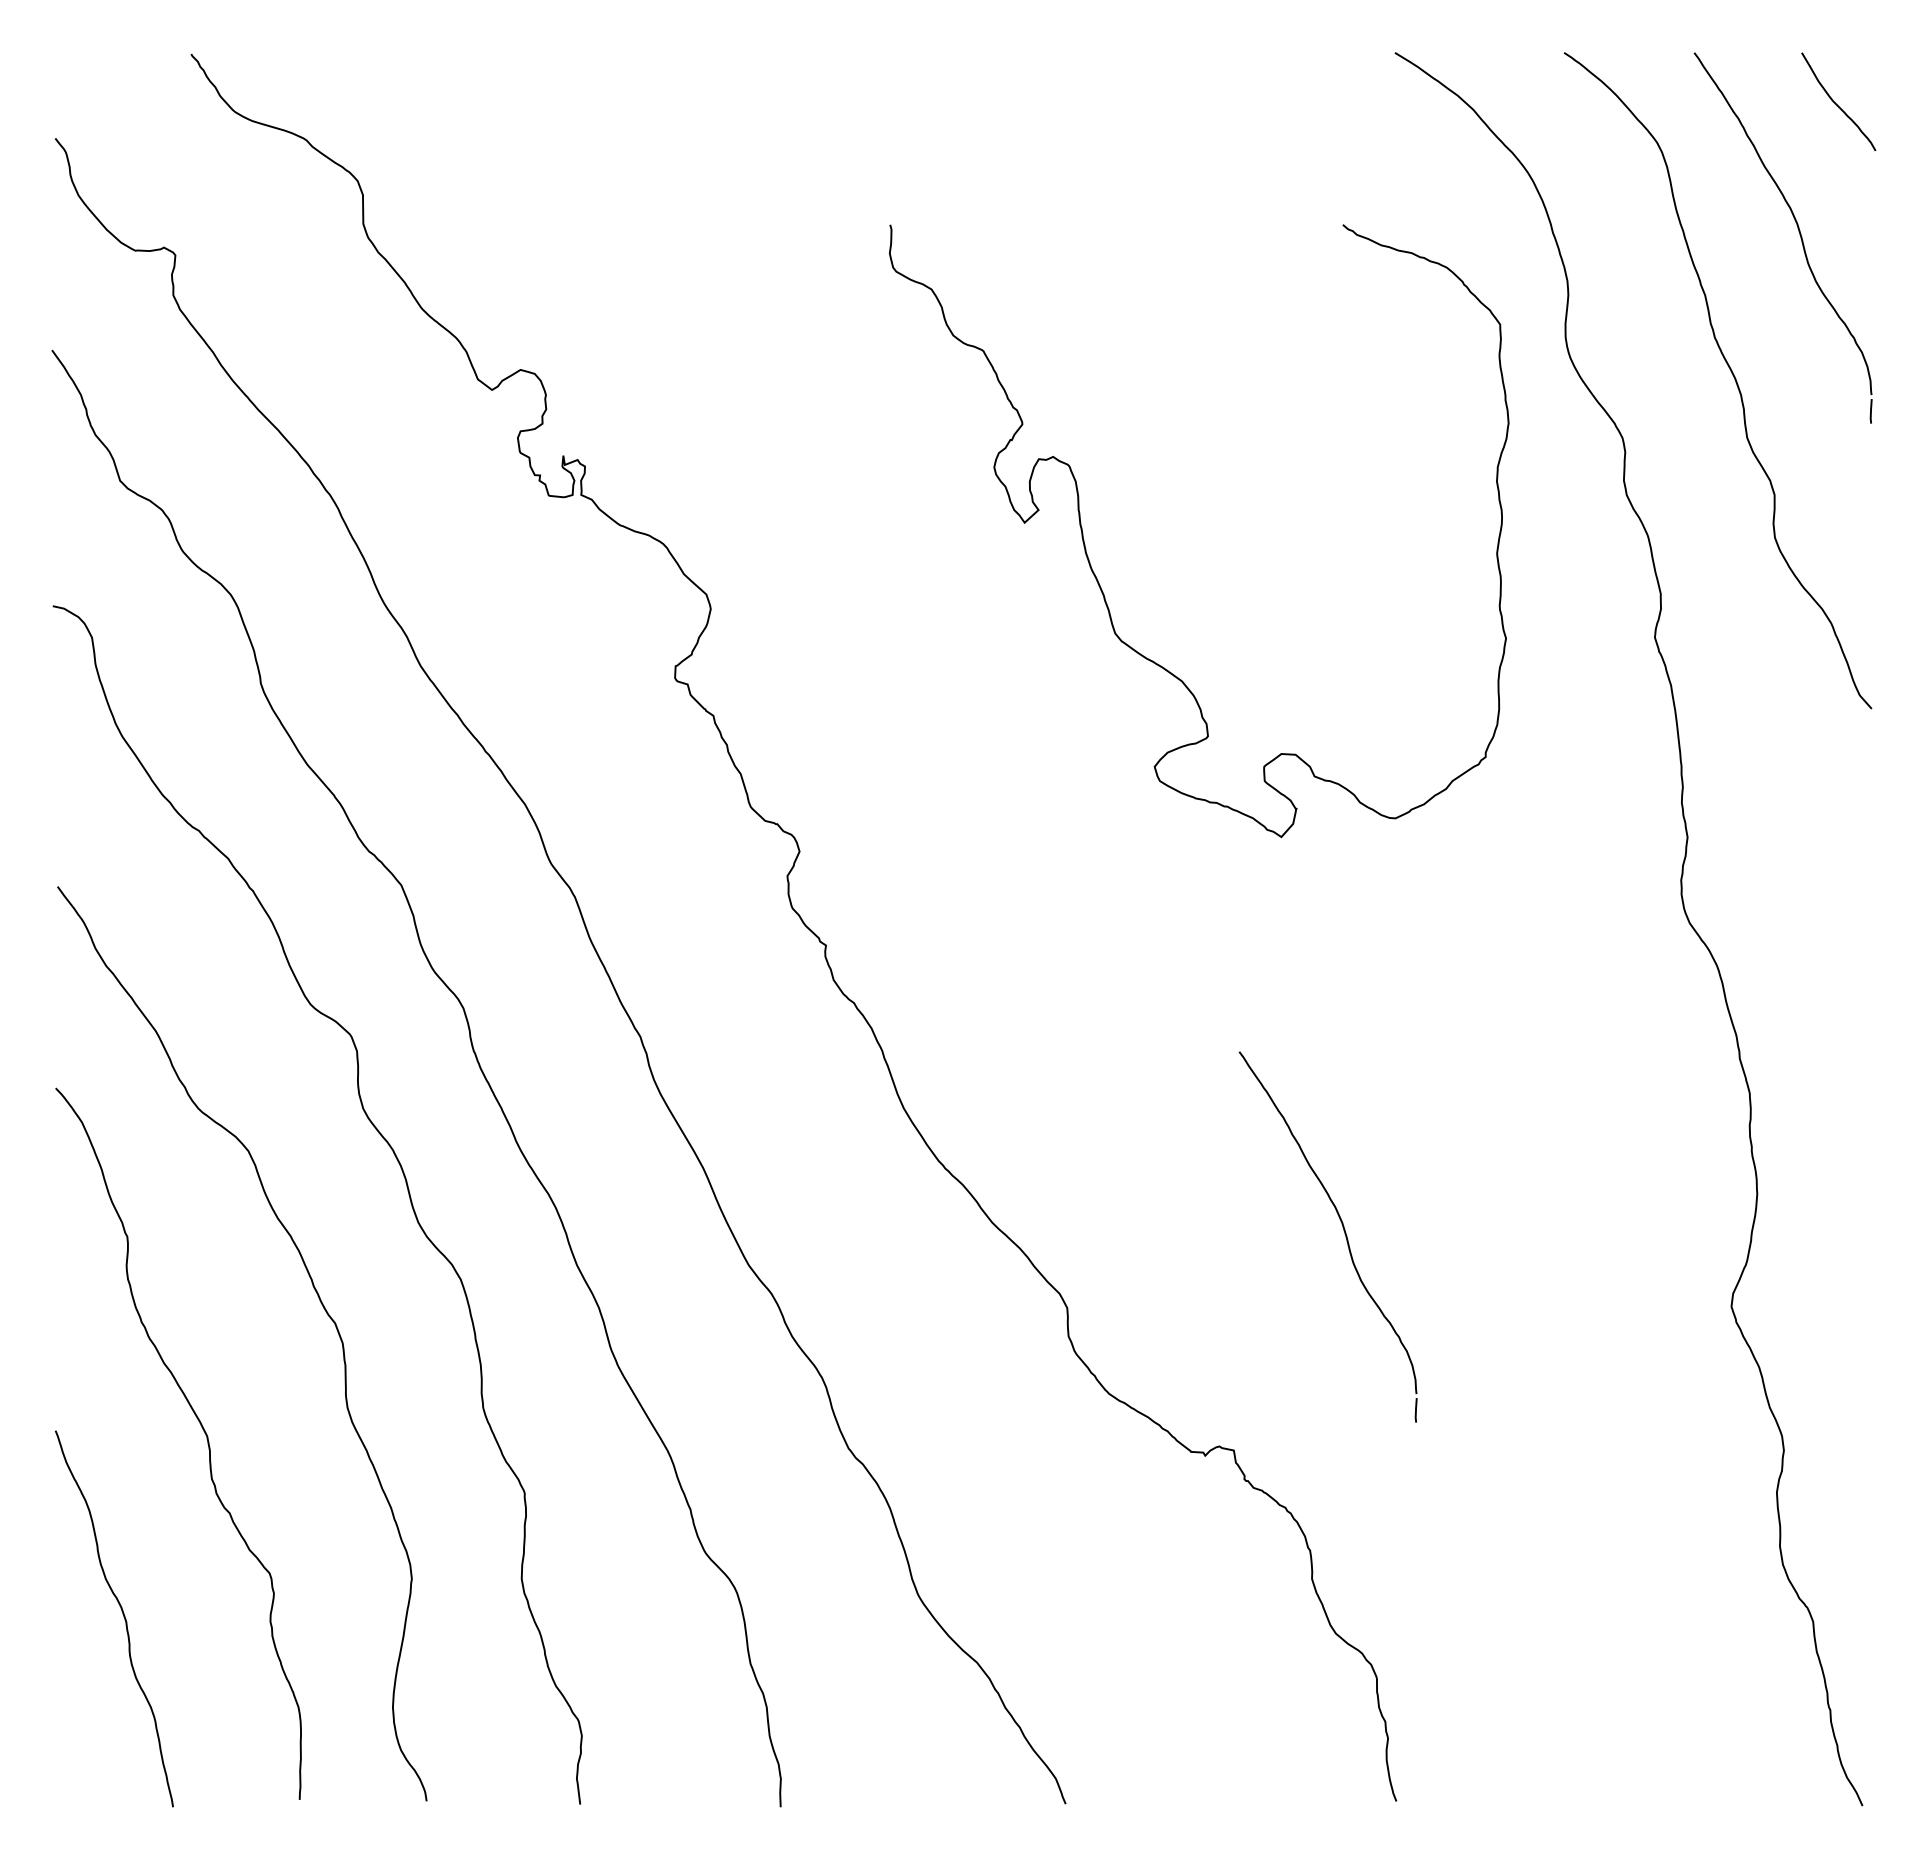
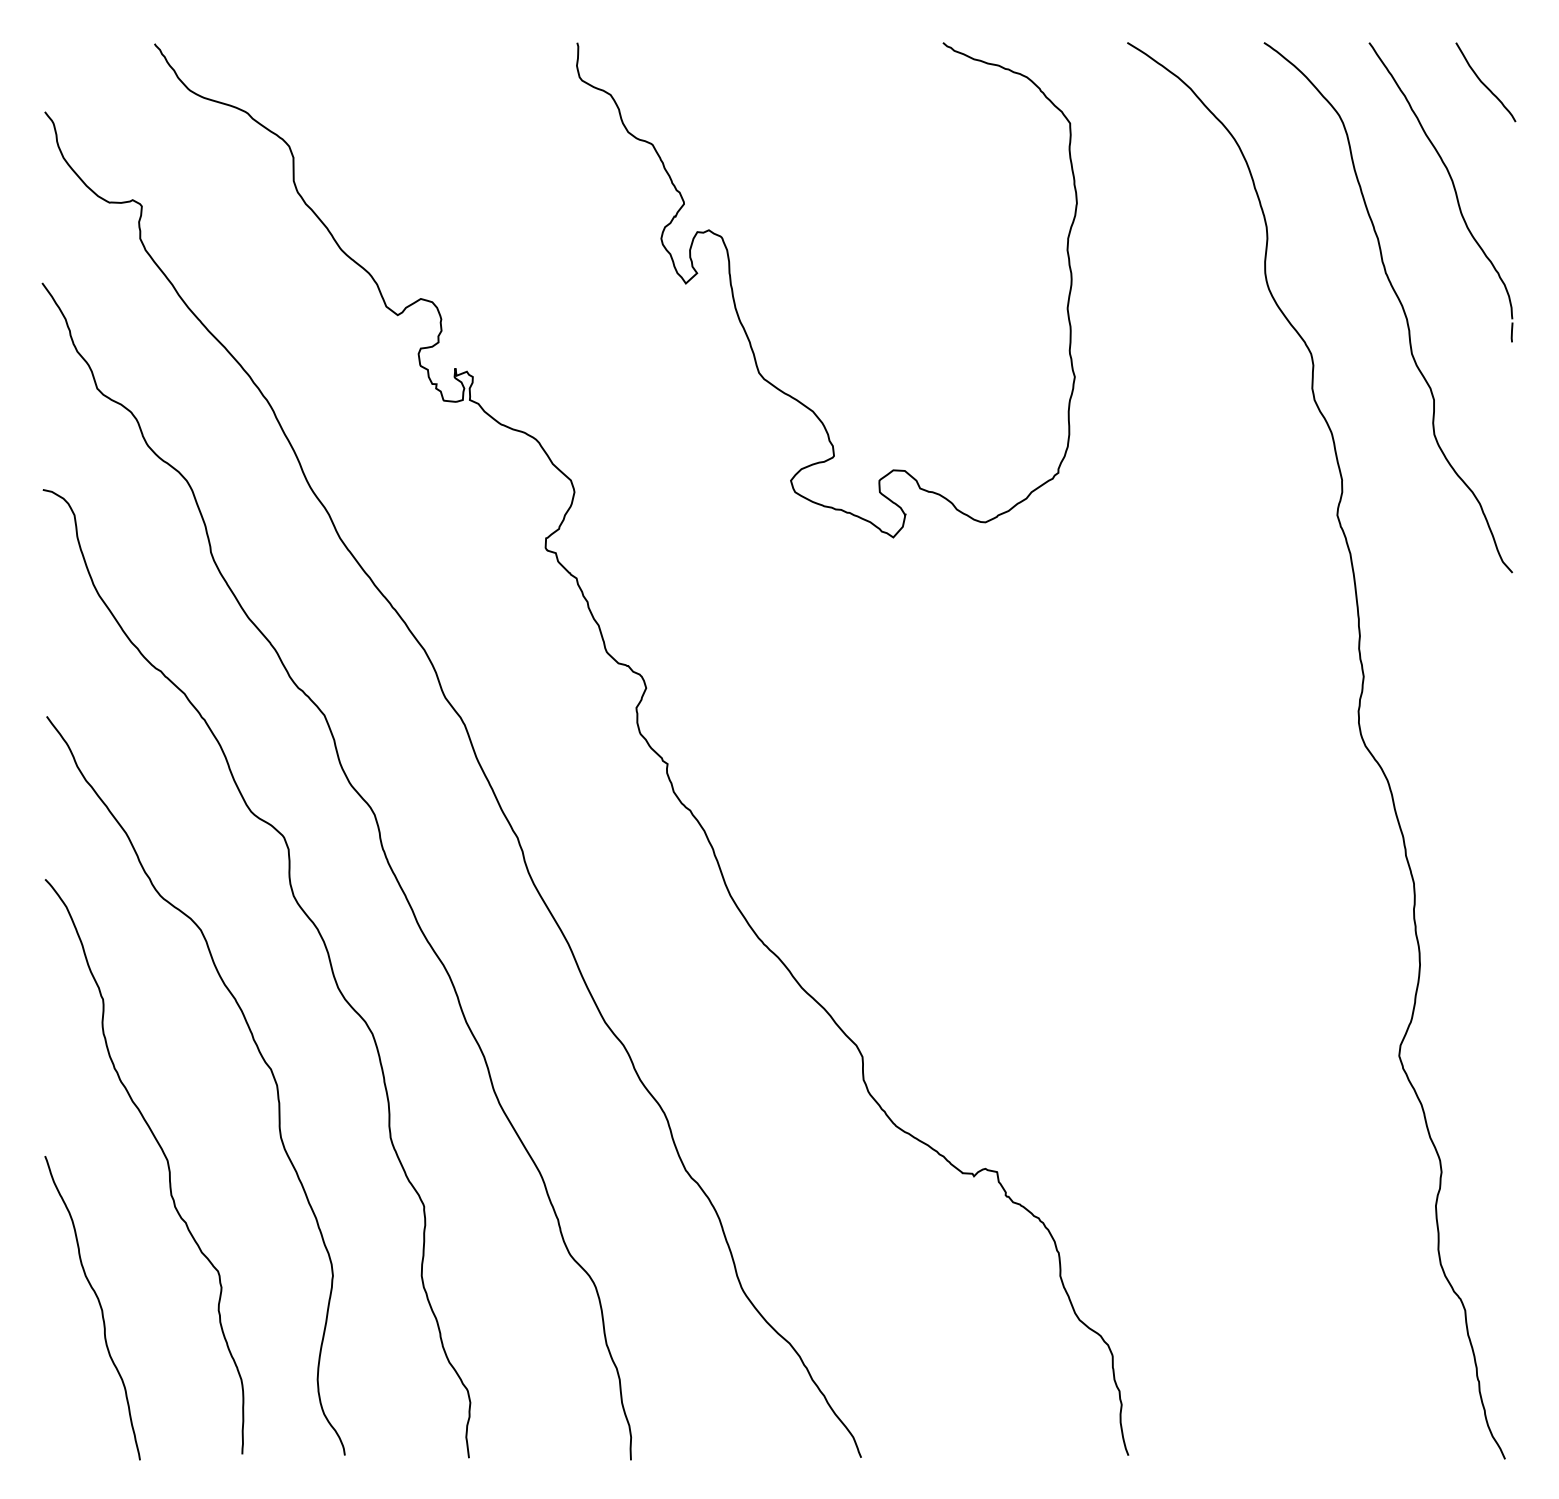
curve: (1099, 582) -> (746, 331), moved
part: (1343, 1230) -> (1085, 994), removed

